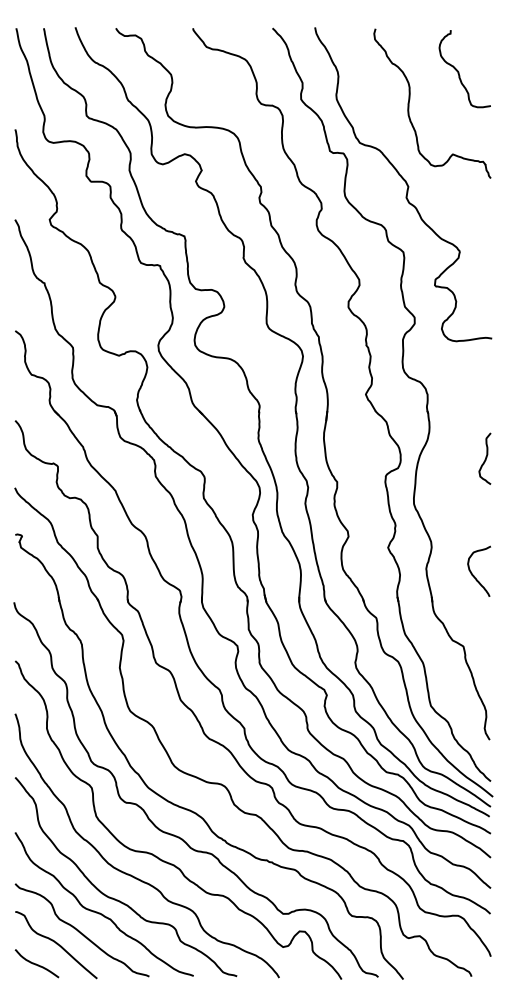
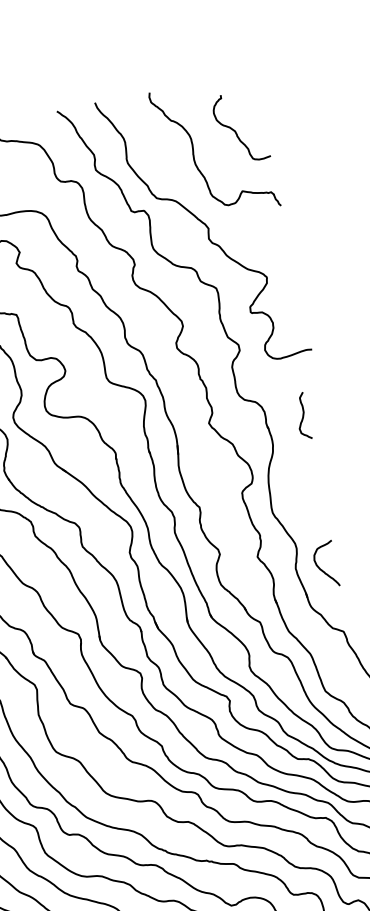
curve: (459, 72) -> (236, 131), moved
curve: (485, 458) -> (302, 416), moved
curve: (473, 574) -> (321, 568), moved

